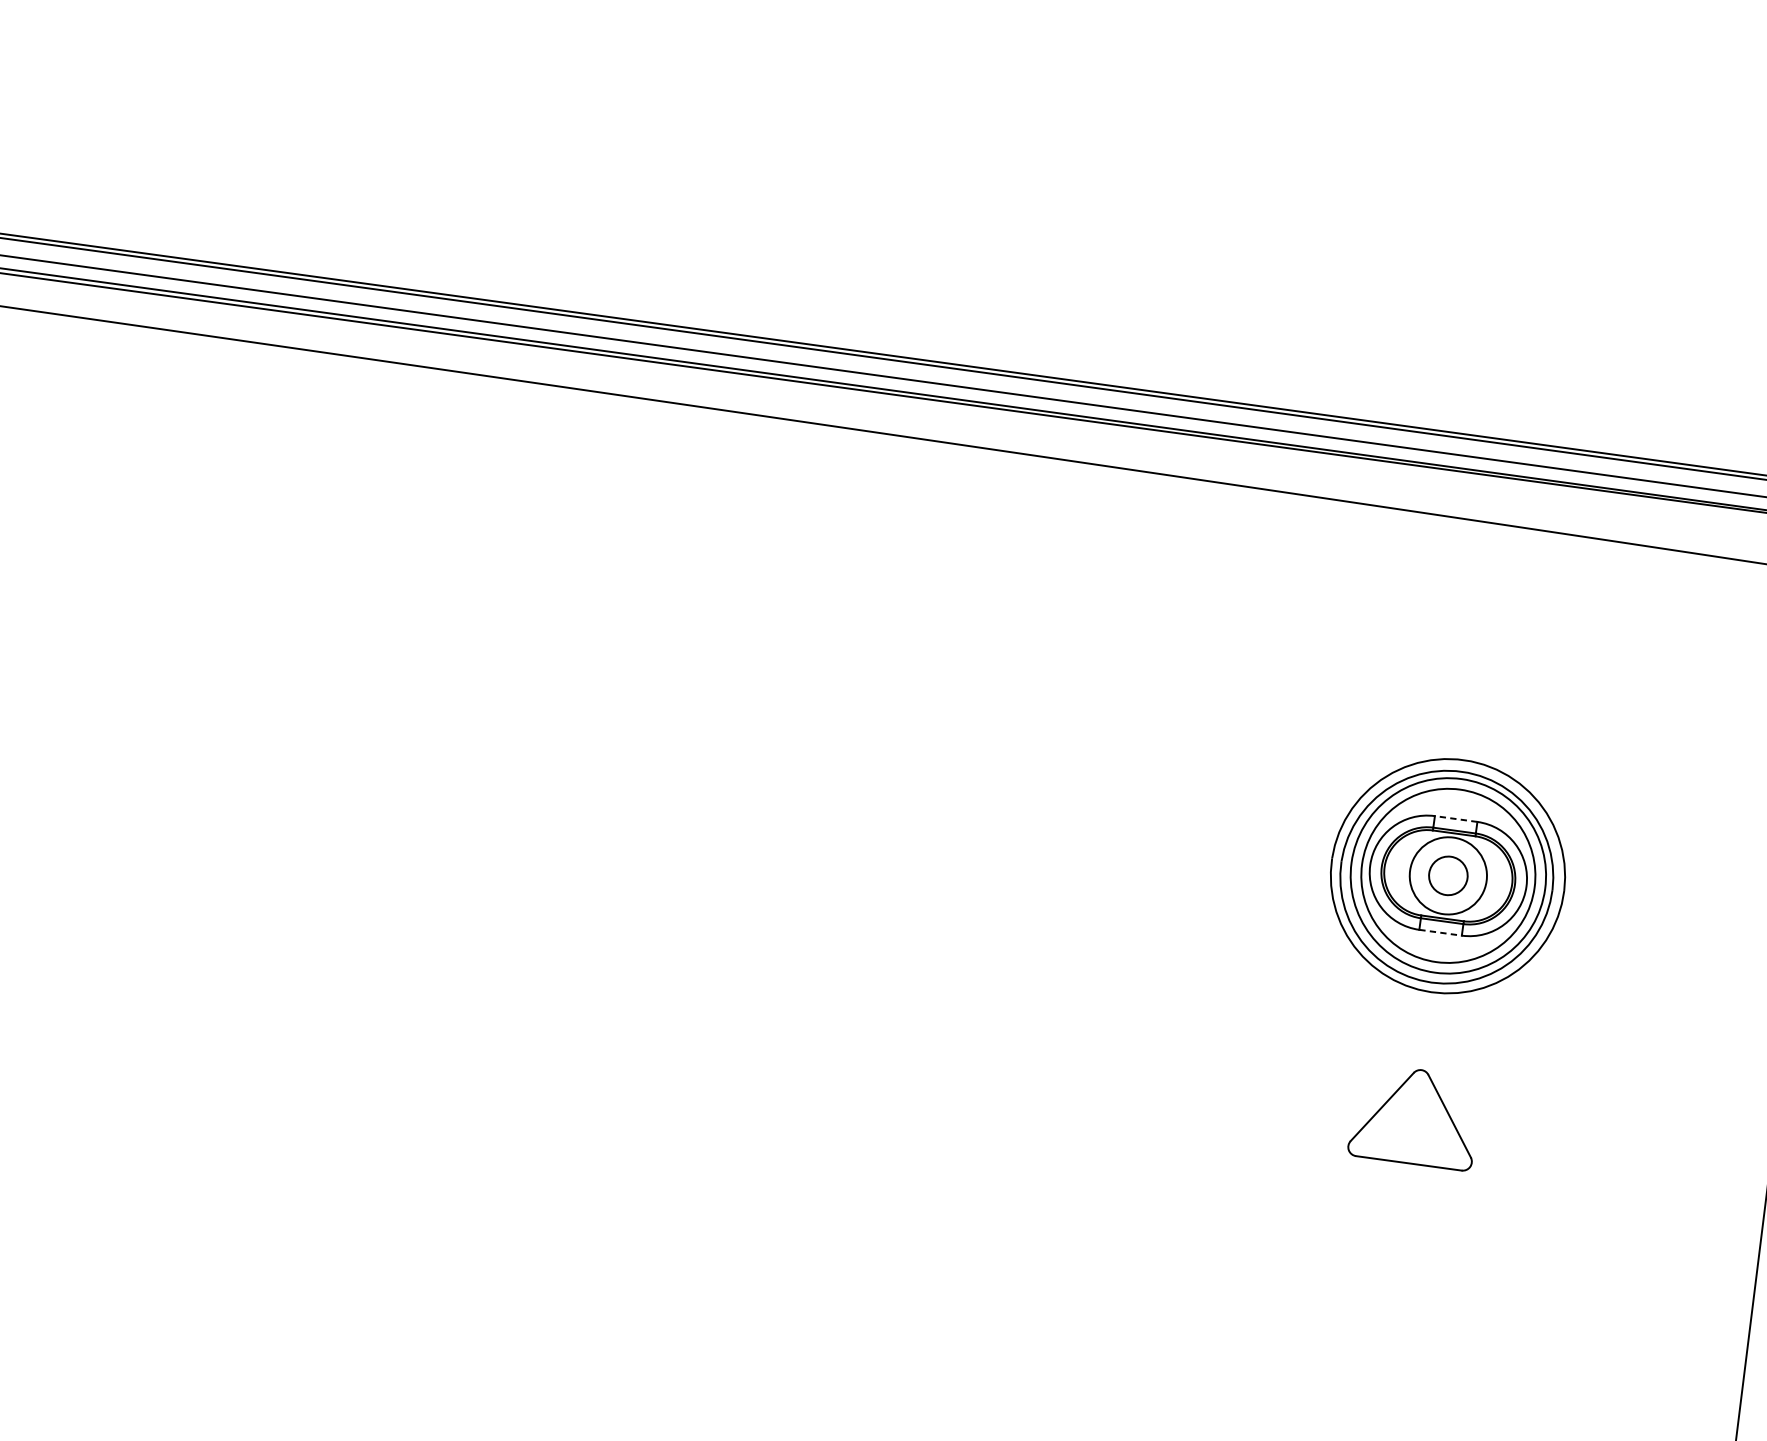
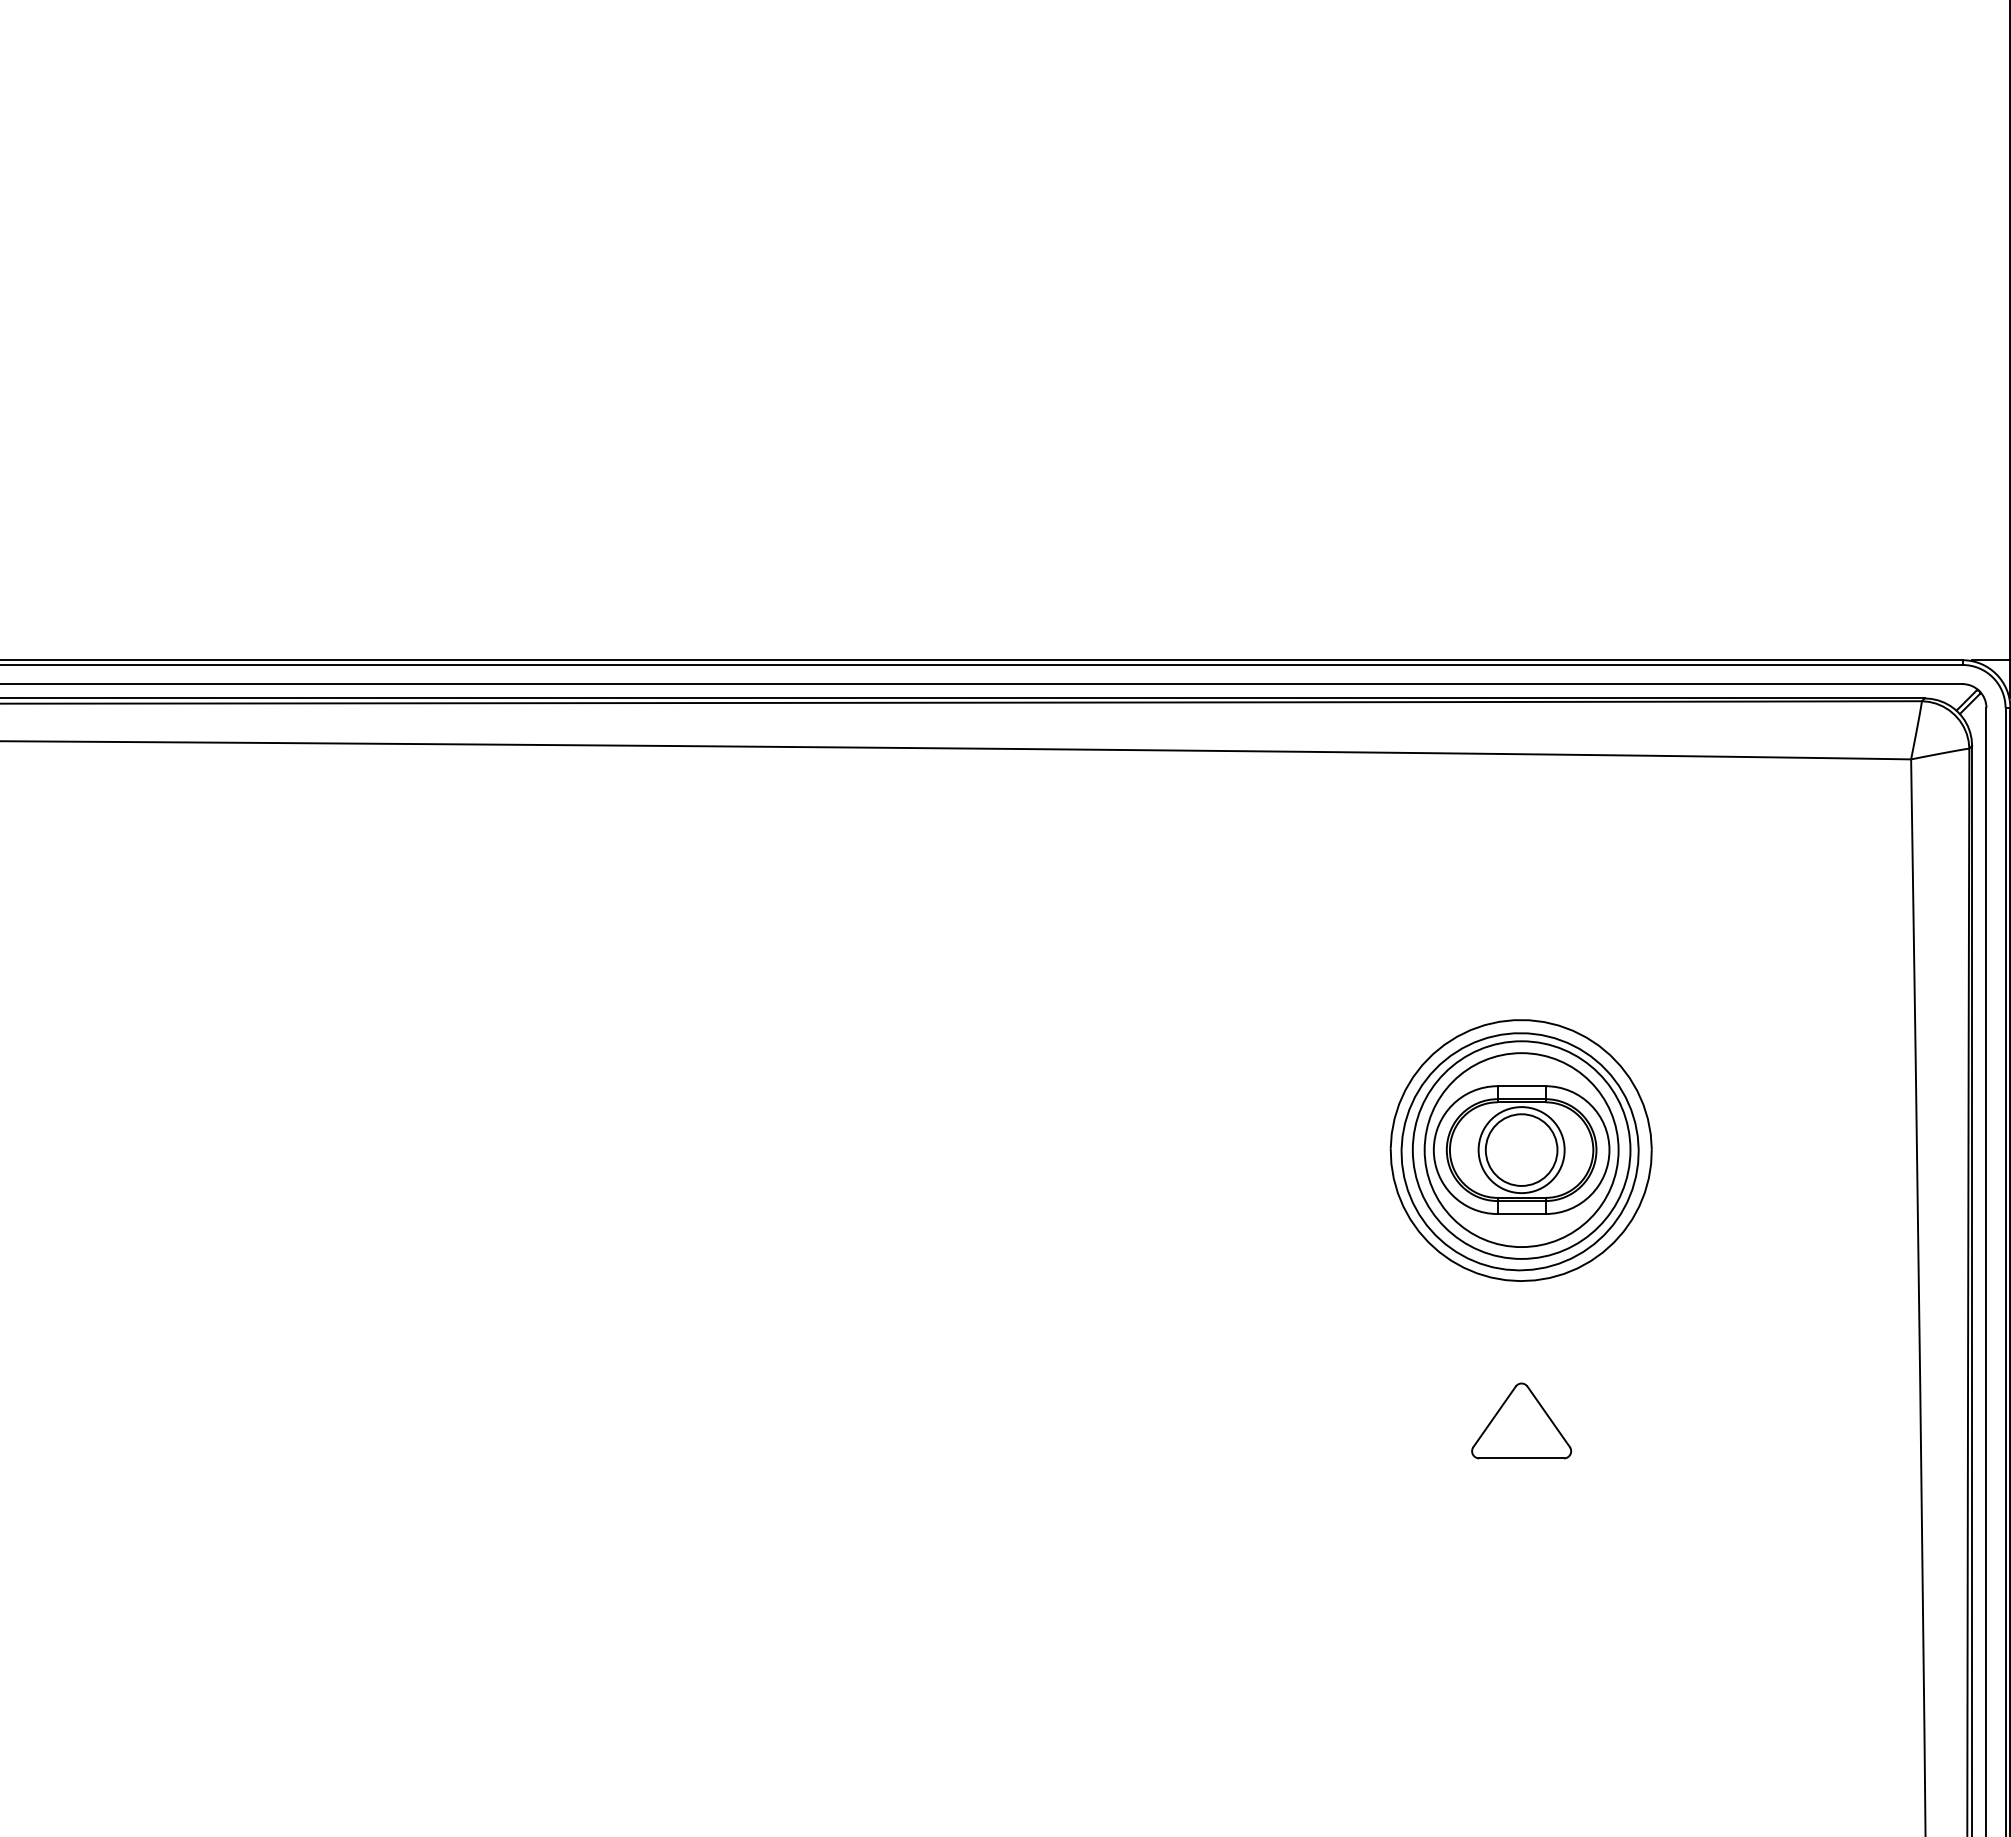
line: (1456, 819) -> (1521, 1086), dashed -> solid
circle: (1448, 875) -> (1521, 1149), size x1.67
line: (1440, 933) -> (1521, 1214), dashed -> solid
part: (1415, 1116) -> (1521, 1420), size x0.71

